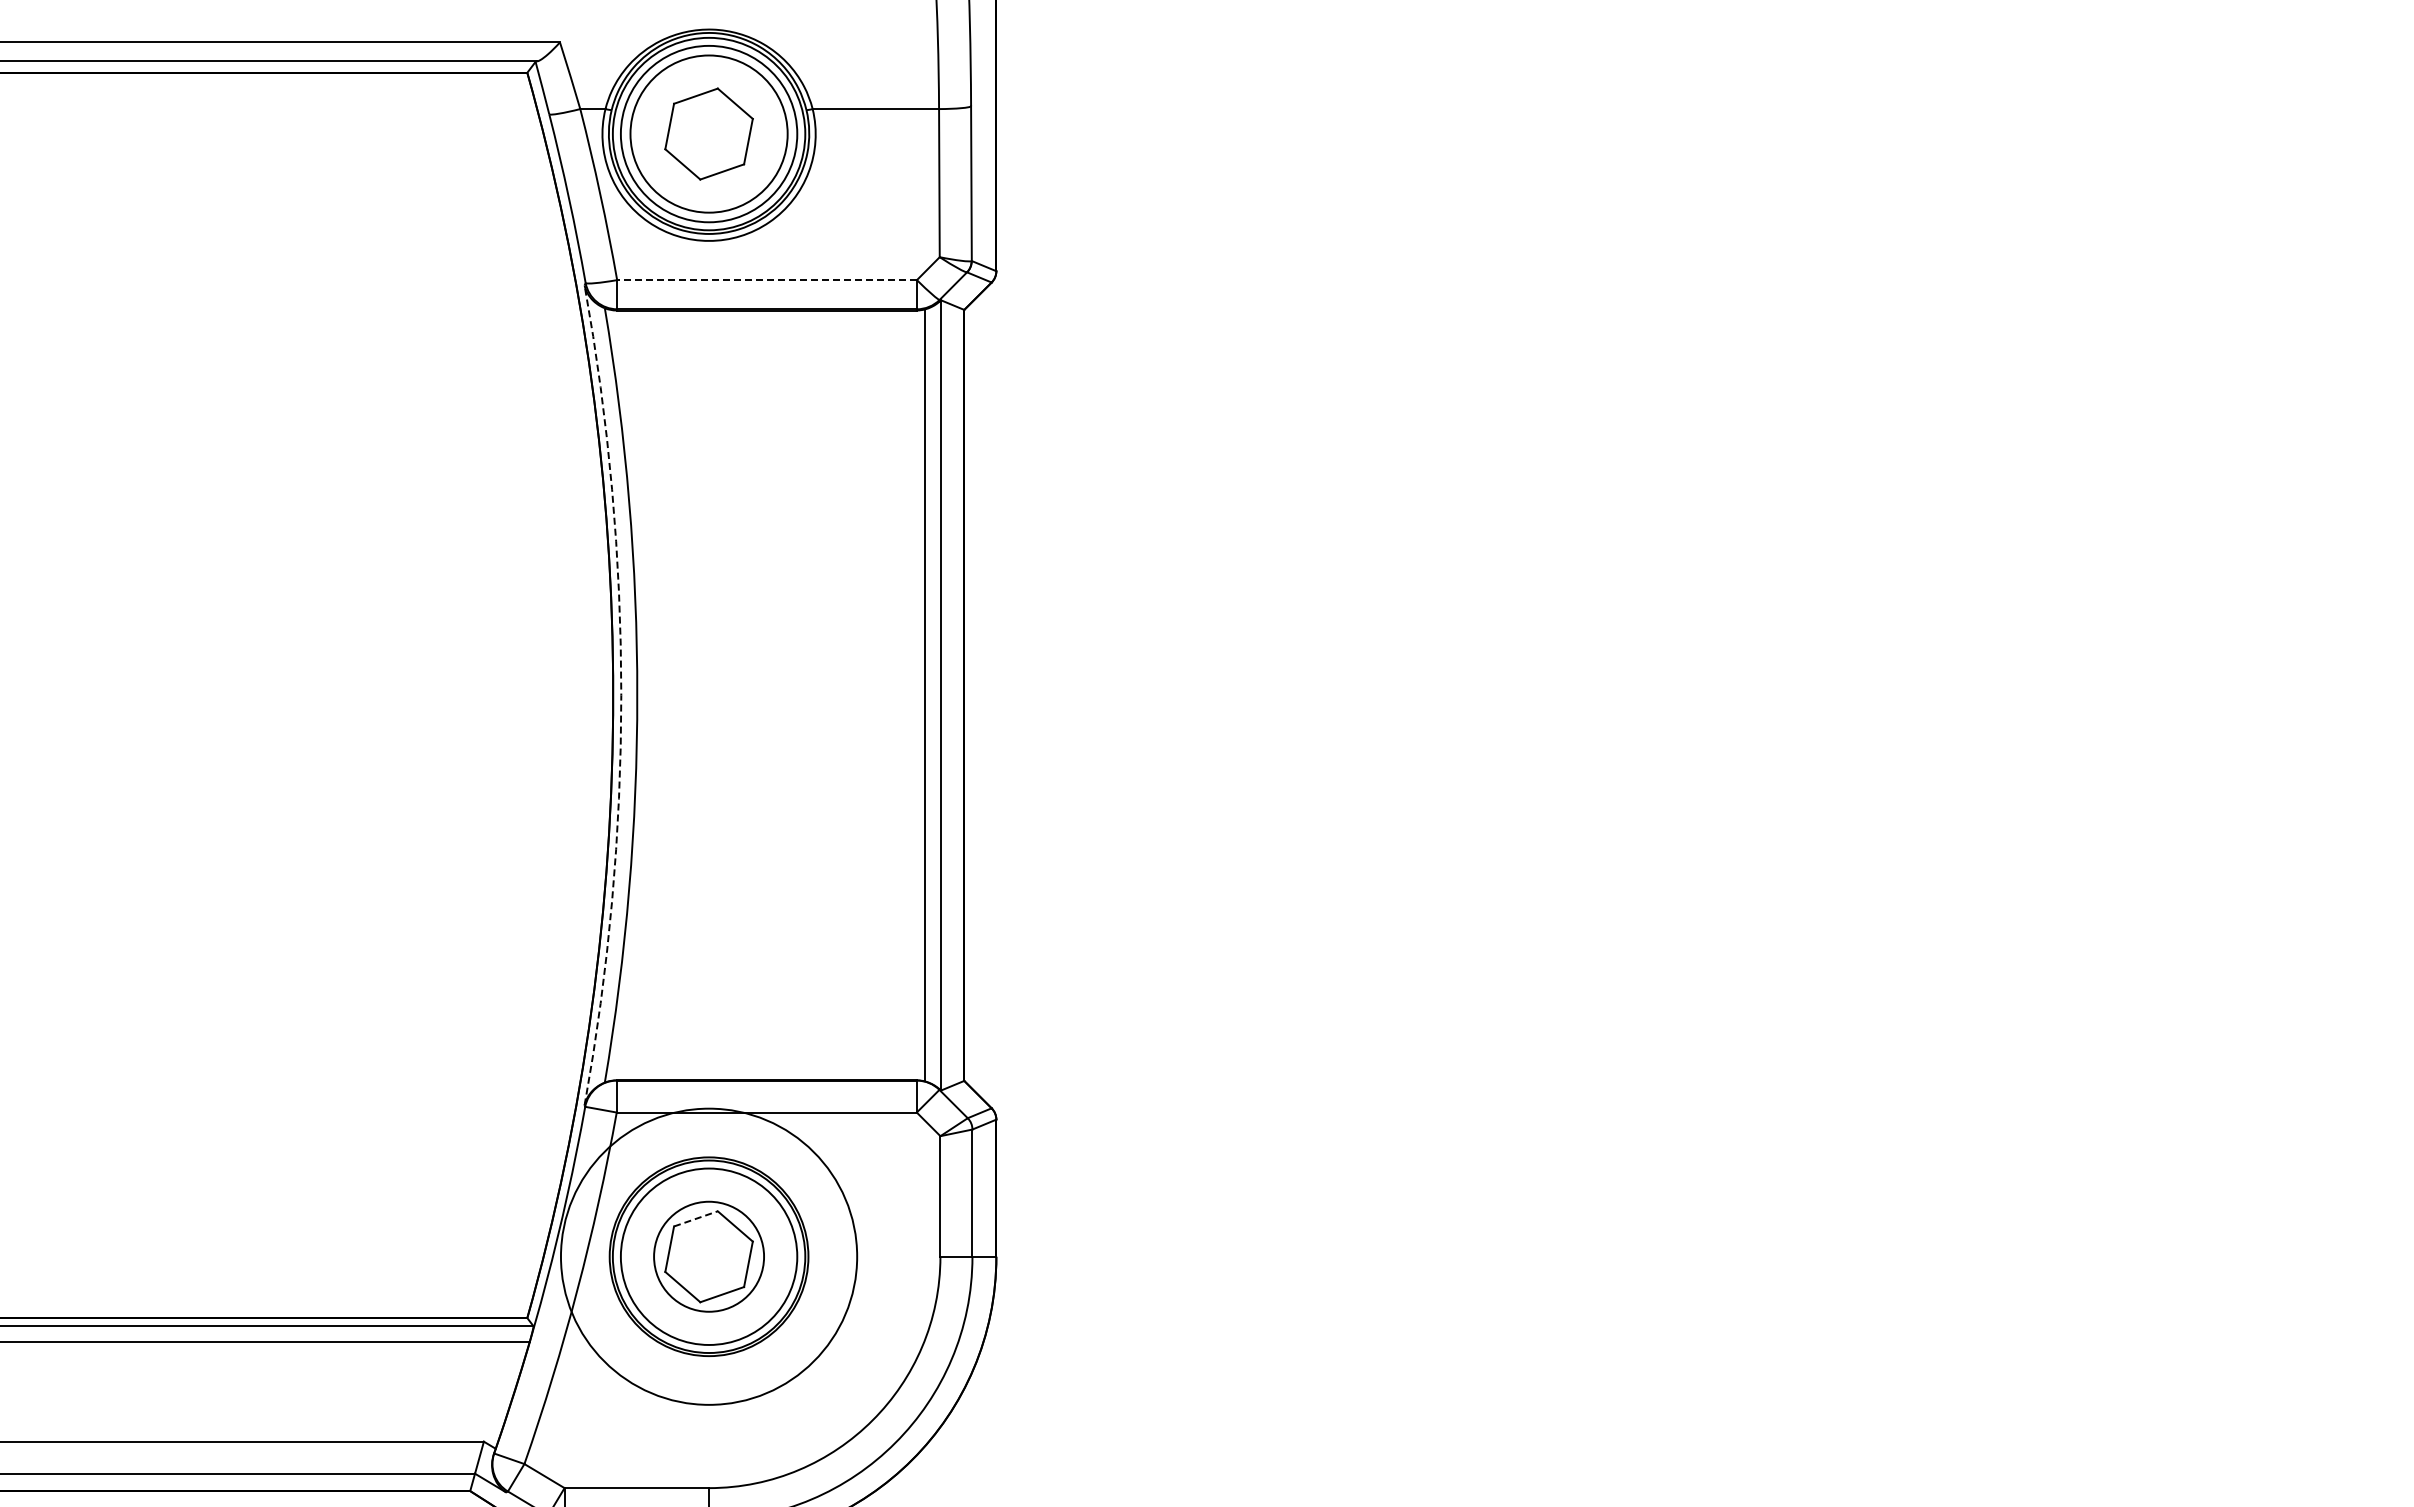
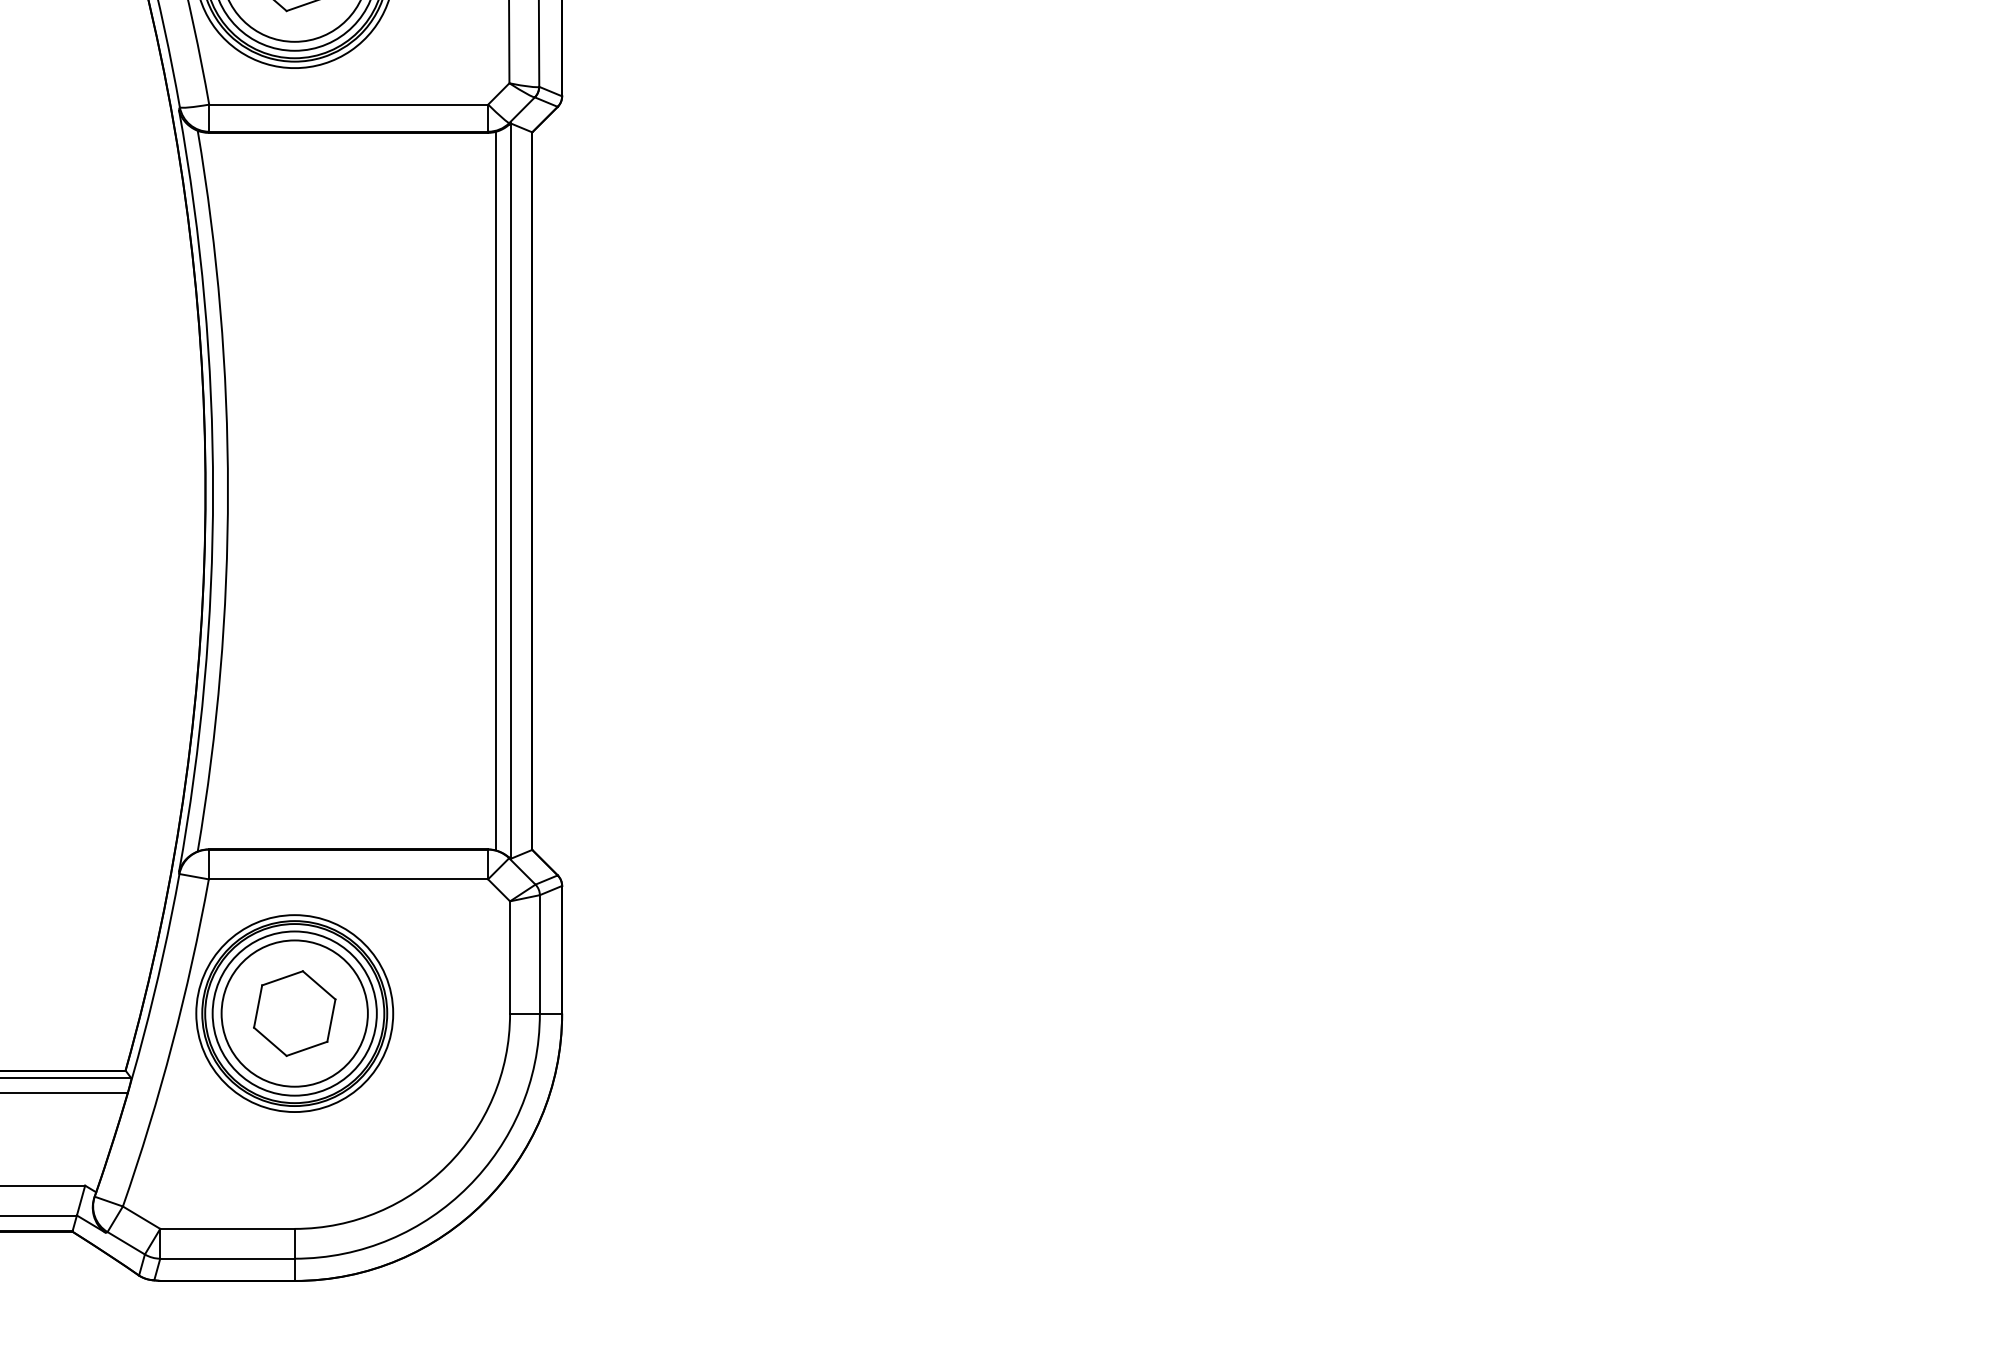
line: (767, 280) -> (349, 104), dashed -> solid
arc: (621, 695) -> (213, 491), dashed -> solid
line: (696, 1218) -> (283, 977), dashed -> solid
circle: (708, 1256) -> (294, 1013), size x0.71
circle: (708, 1256) -> (294, 1013), size x1.43

